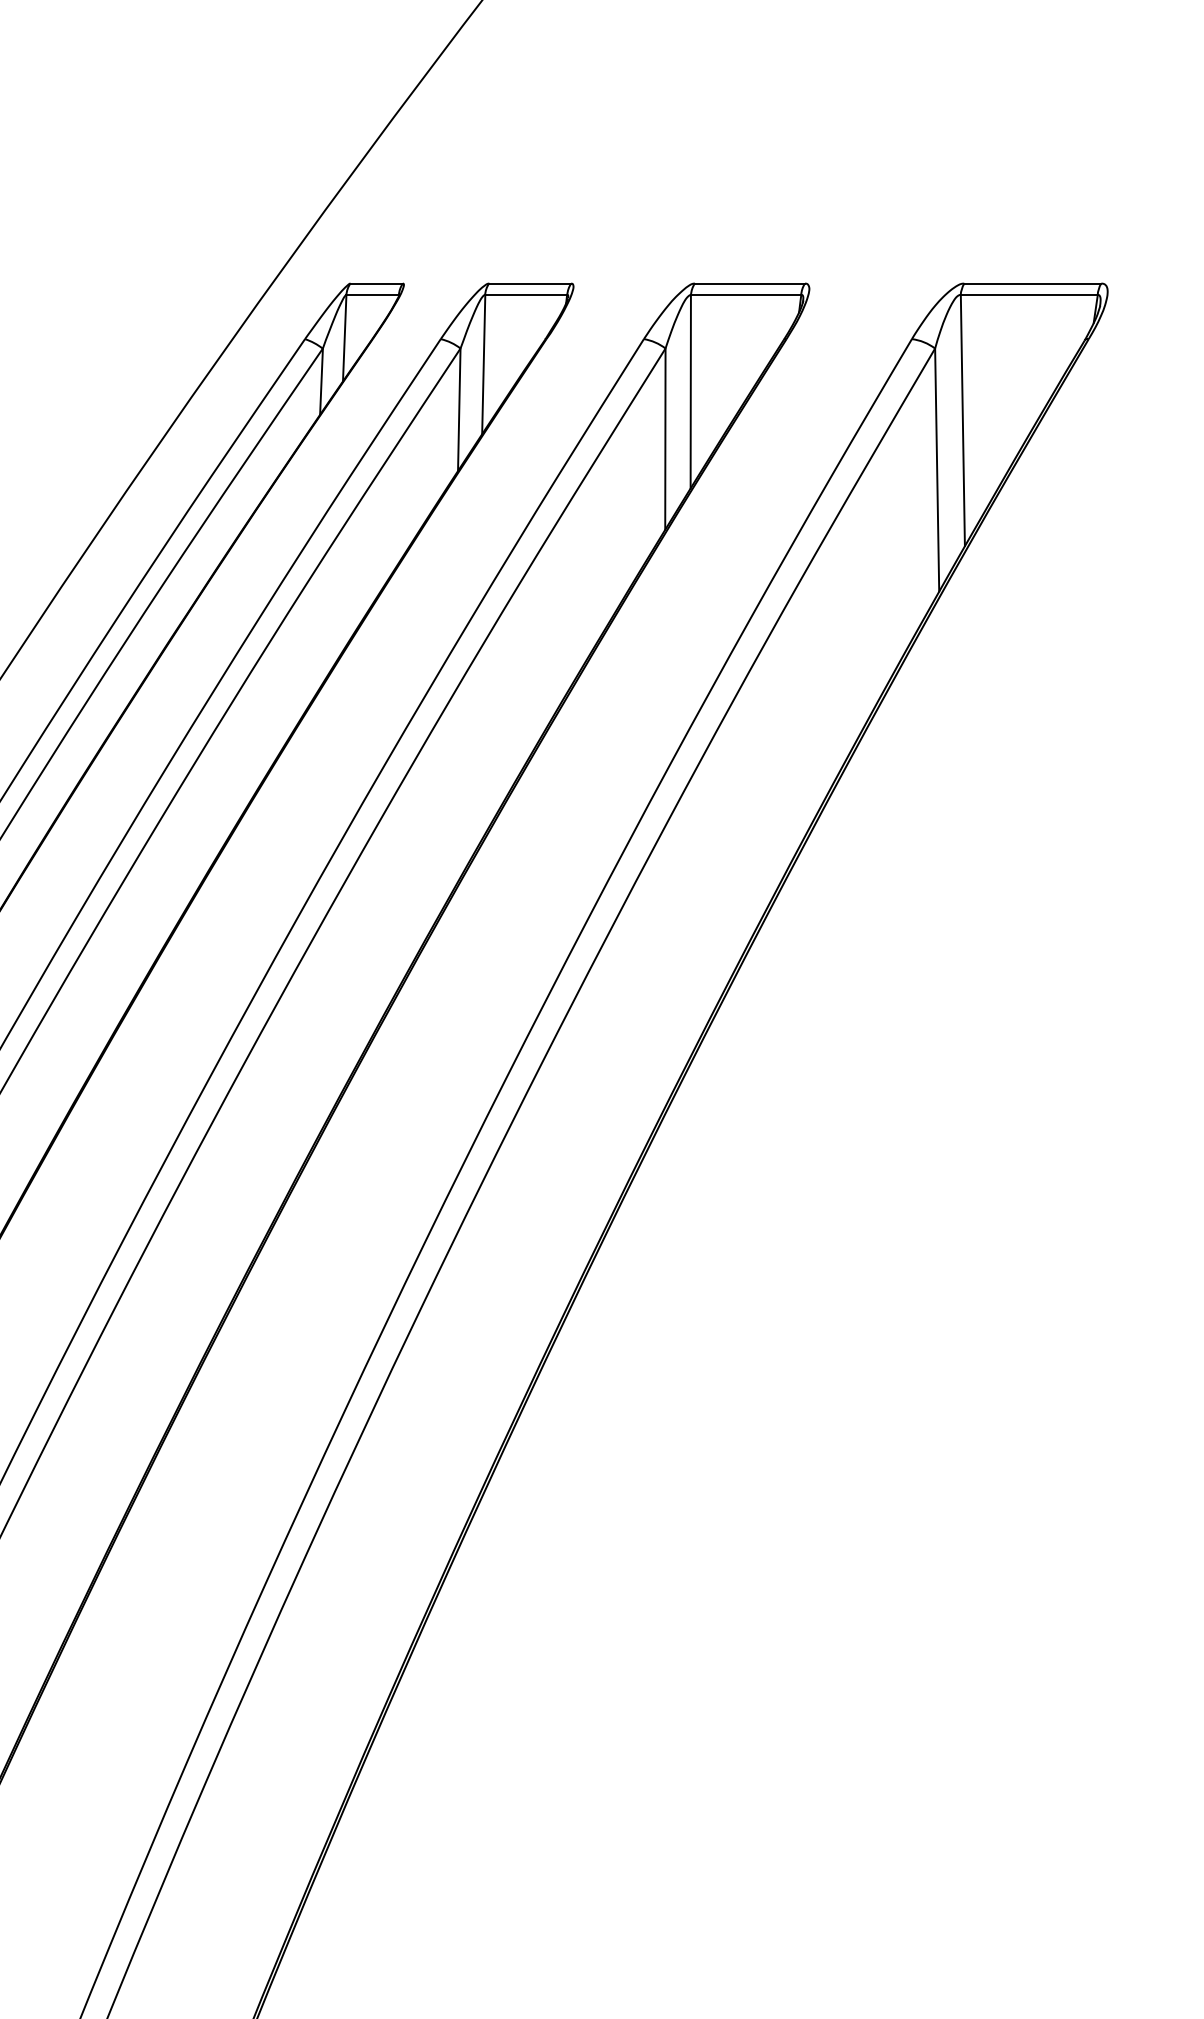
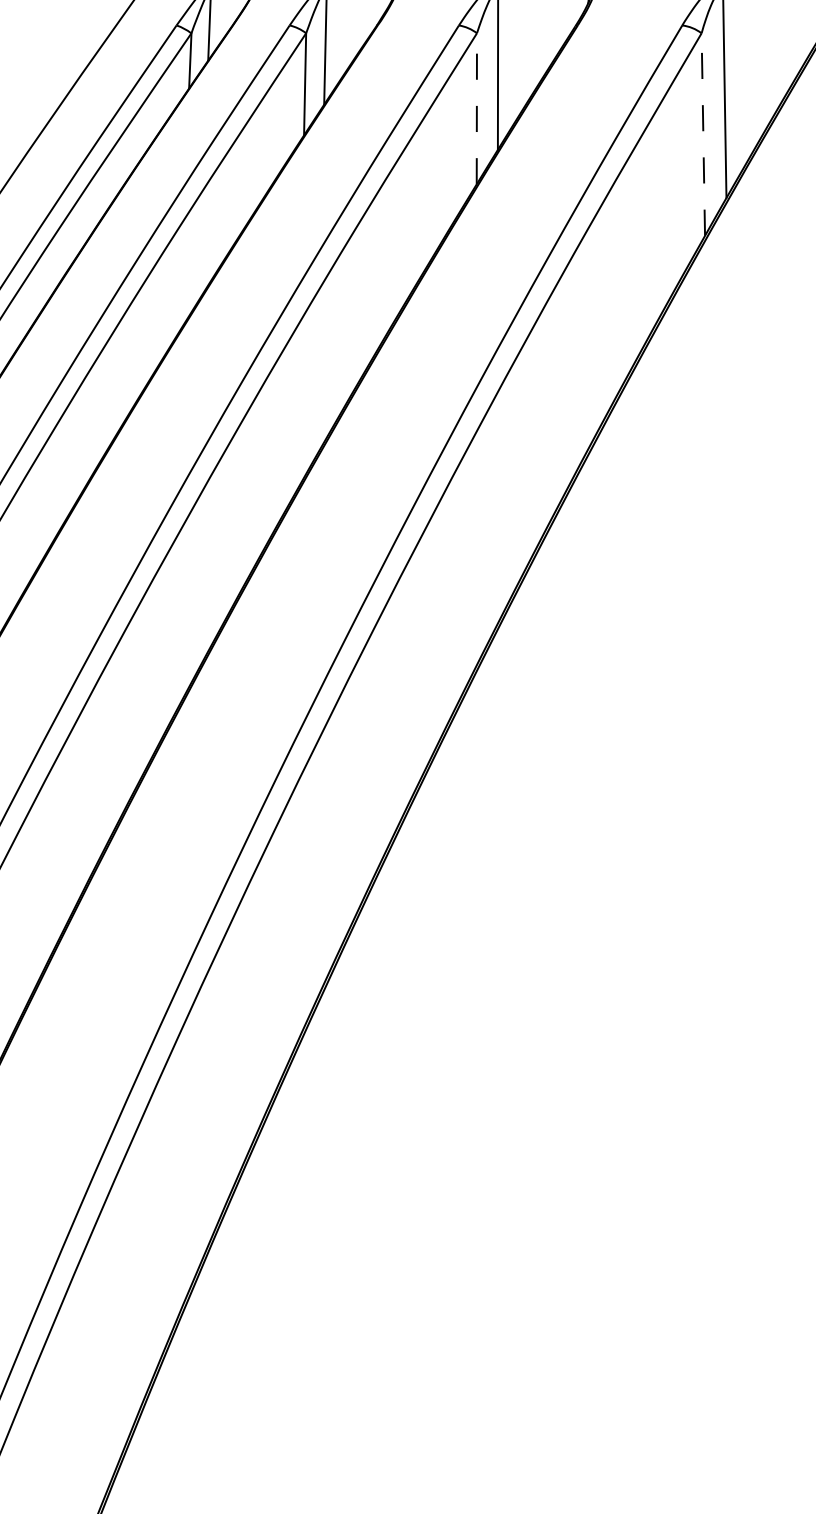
line: (665, 439) -> (476, 109), solid -> dashed
line: (937, 469) -> (703, 134), solid -> dashed

